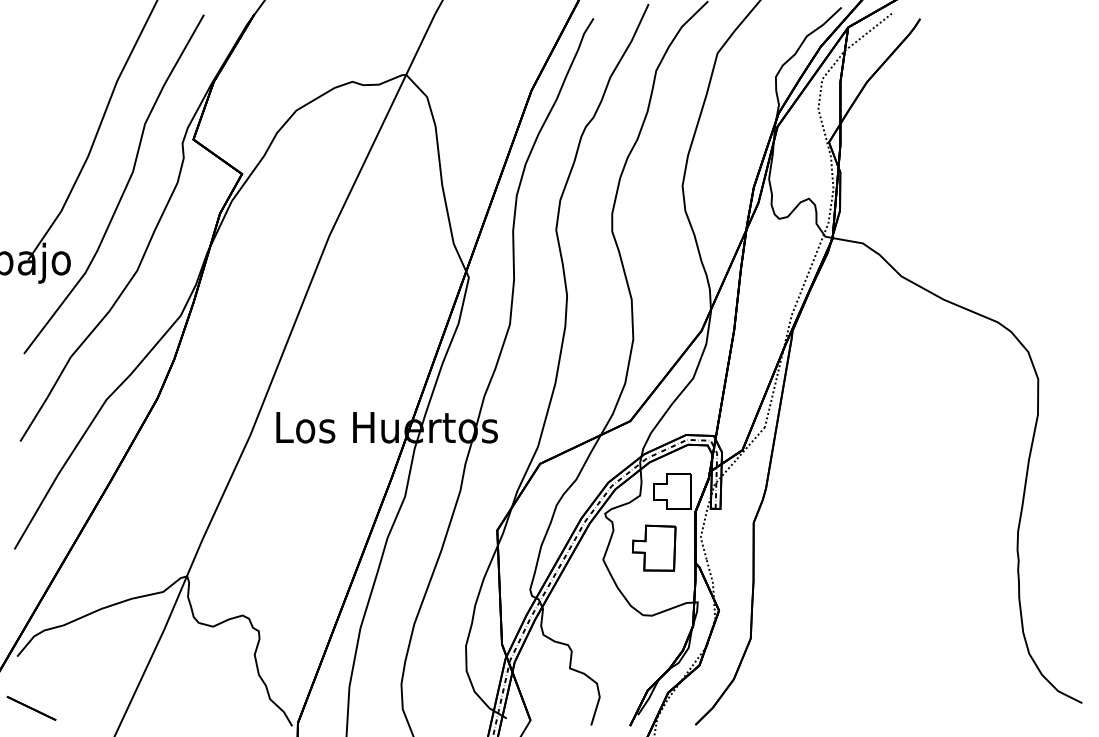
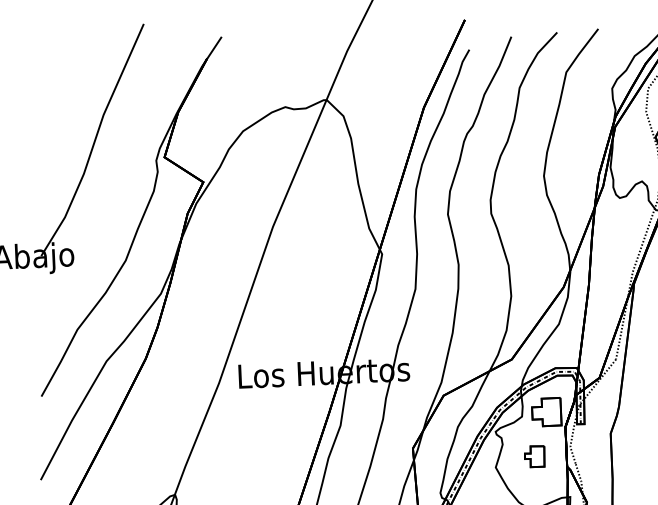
curve: (123, 190) -> (112, 199), removed
part: (654, 547) -> (534, 456), size x0.6

